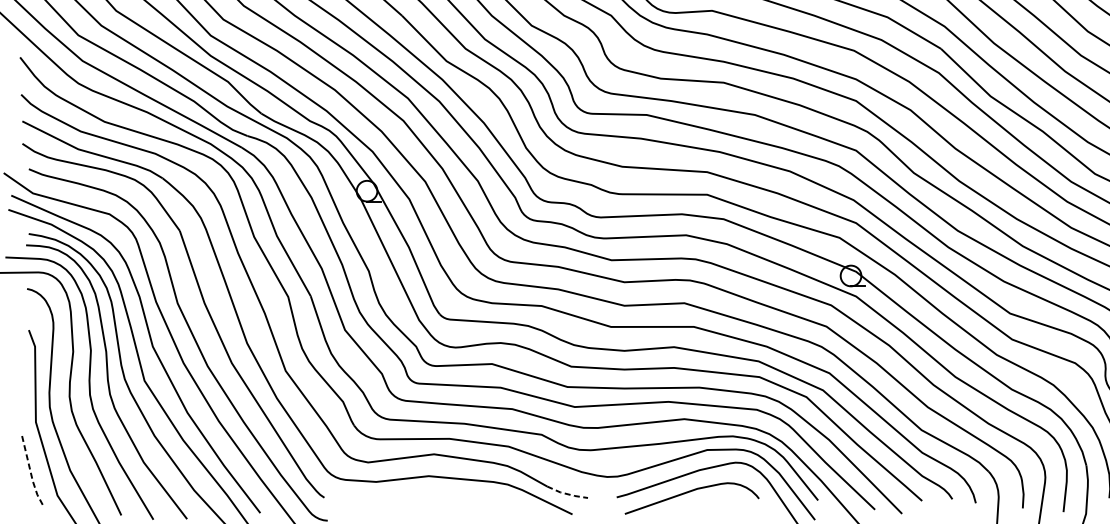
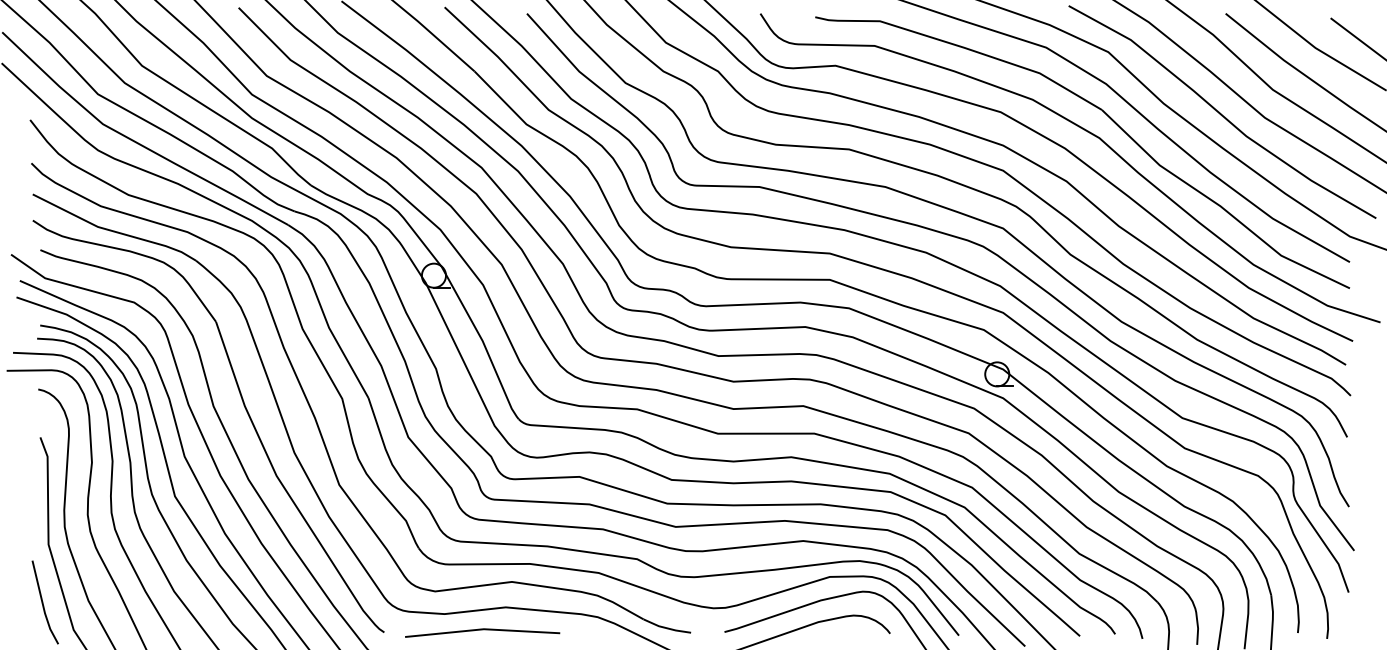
line: (30, 473) -> (42, 604), dashed -> solid
line: (567, 494) -> (667, 628), dashed -> solid
line: (408, 496) -> (482, 630), added

